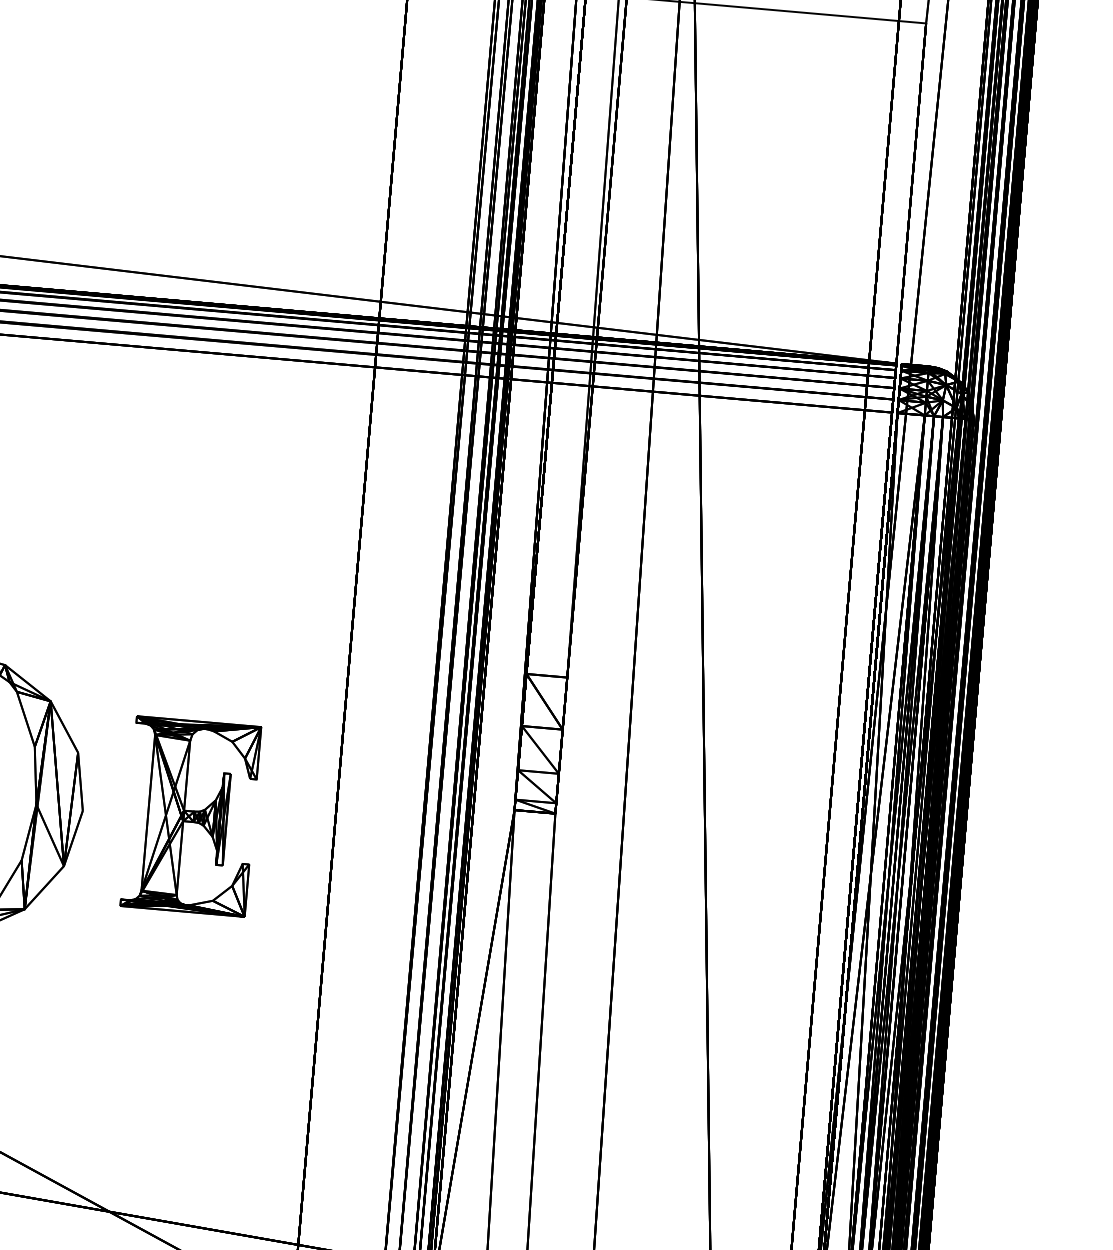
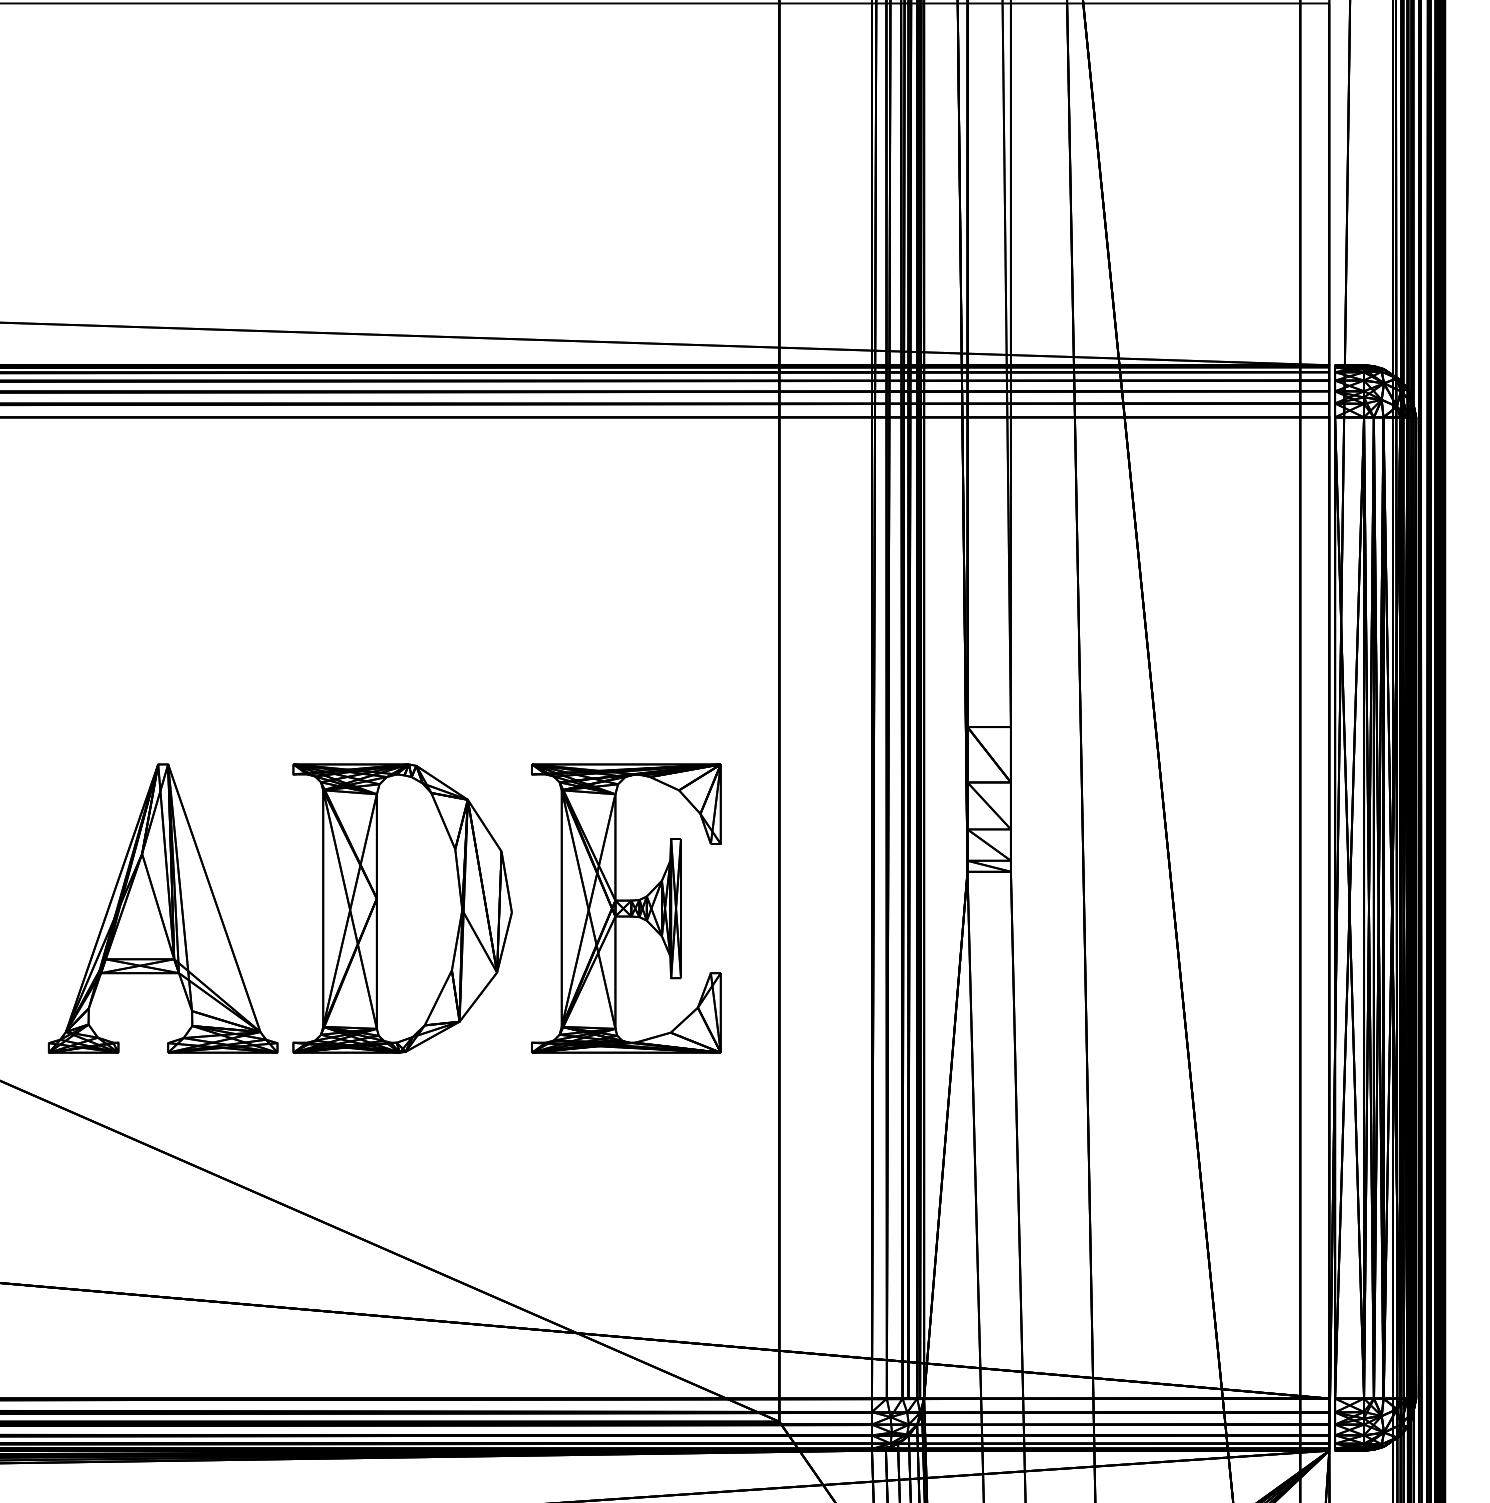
part: (190, 816) -> (626, 908), size x1.43

